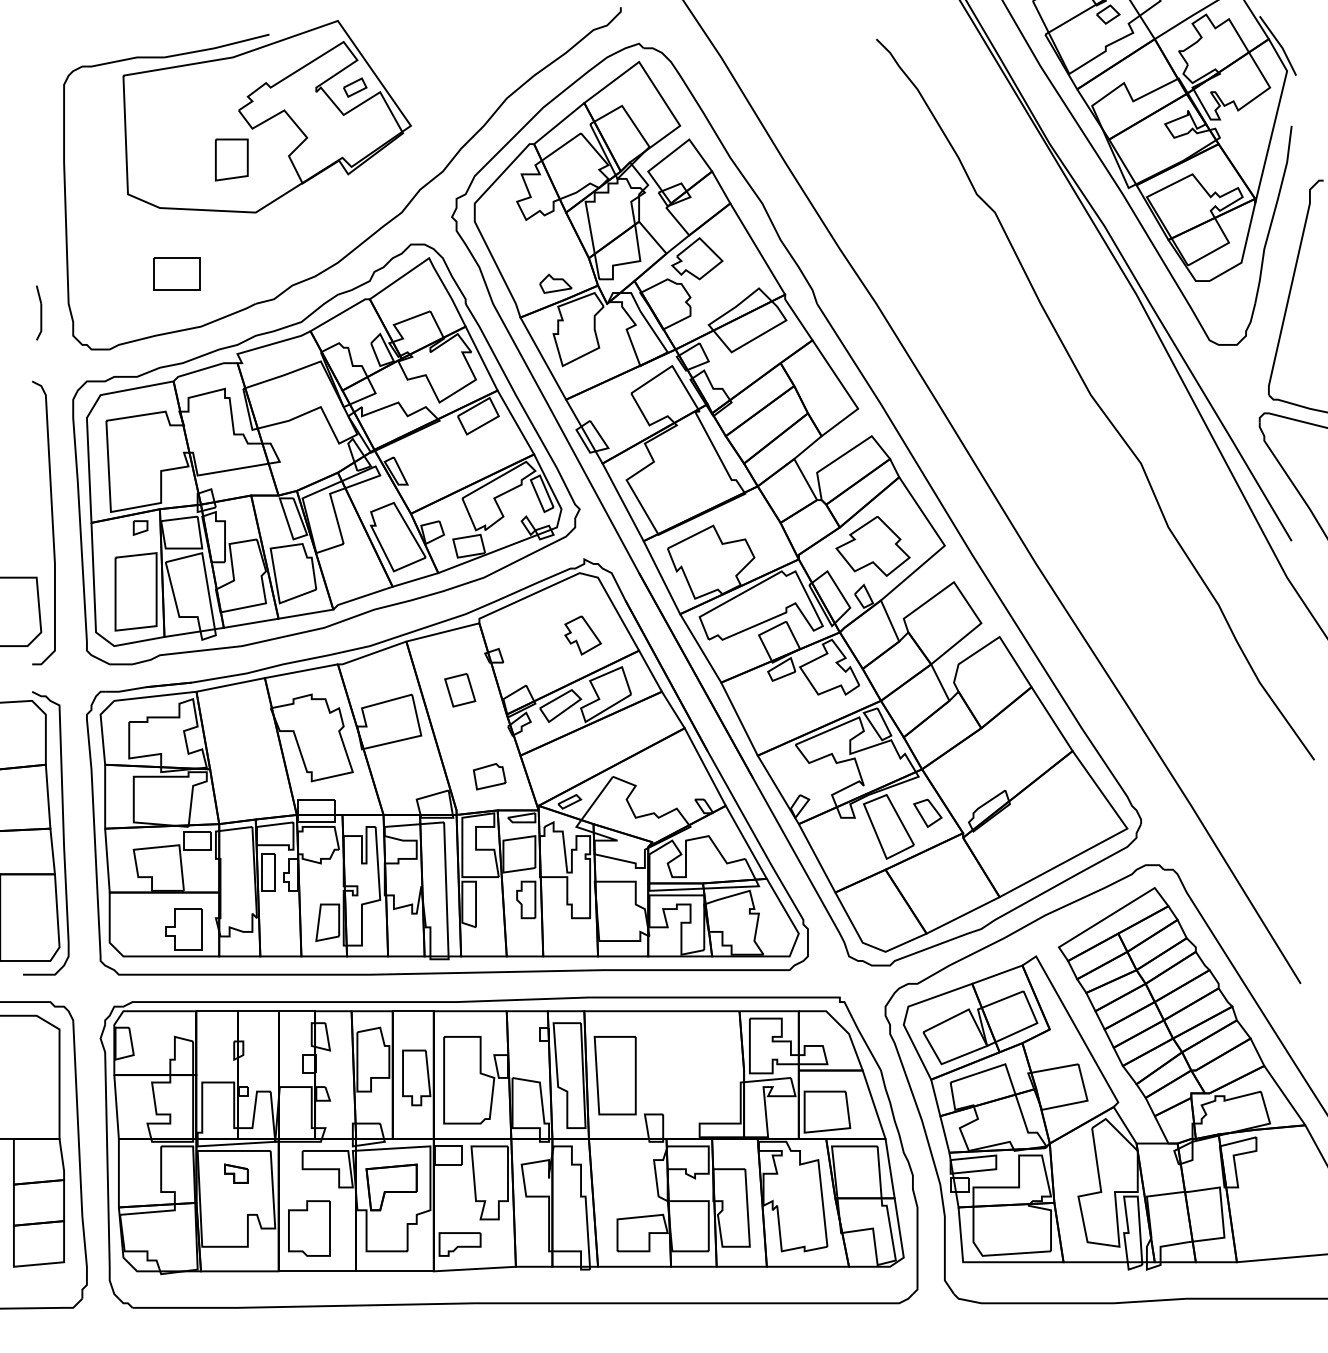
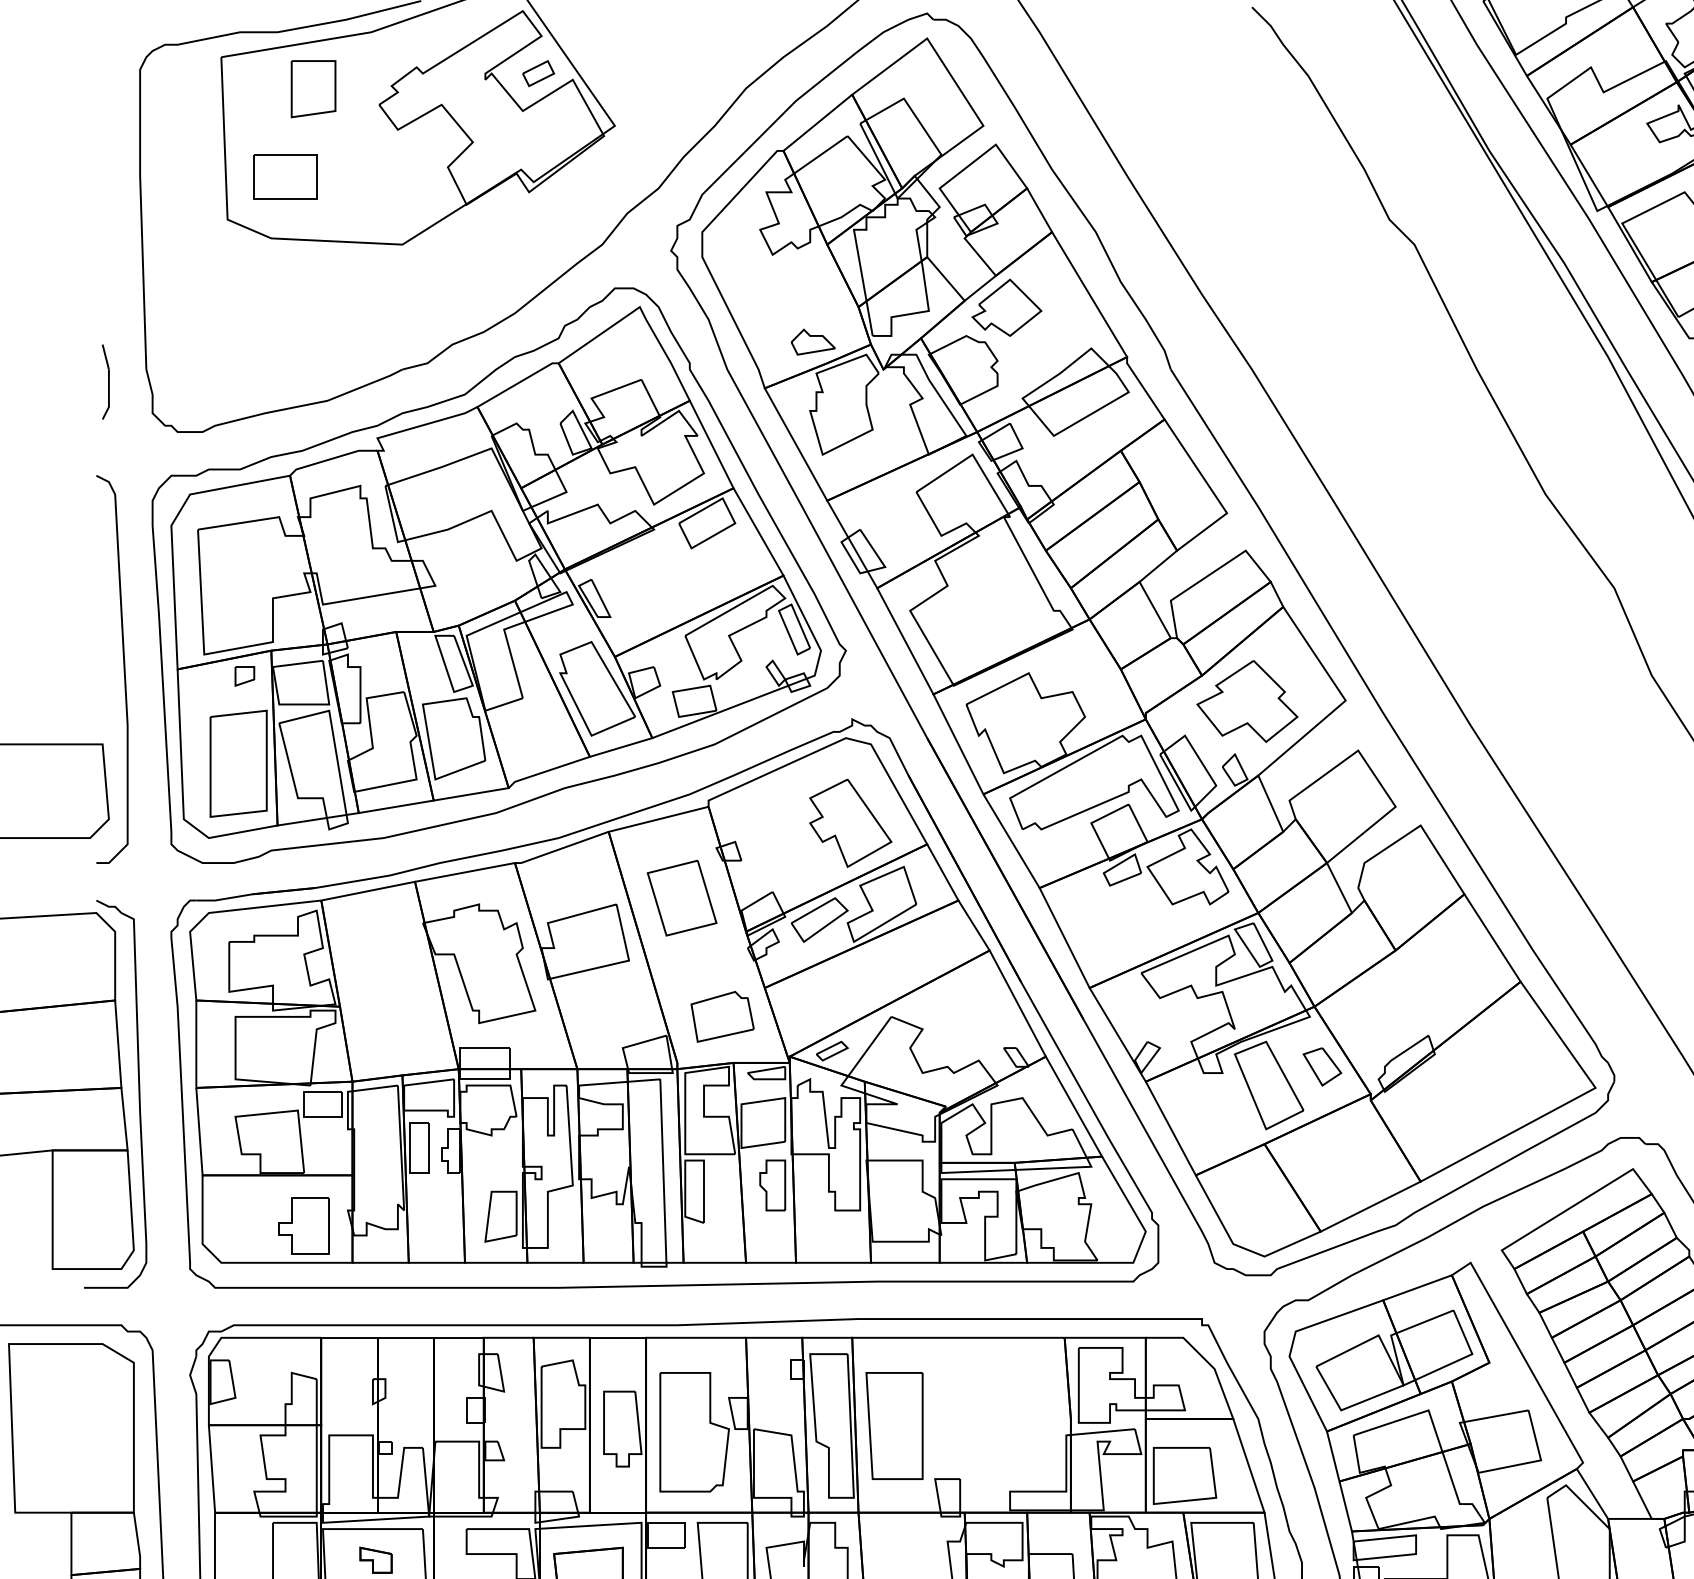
part: (231, 159) -> (313, 88), moved
part: (176, 273) -> (284, 176), moved
part: (582, 635) -> (849, 823), size x1.67
part: (460, 690) -> (682, 898), size x1.67
part: (489, 776) -> (722, 1016), size x1.43

